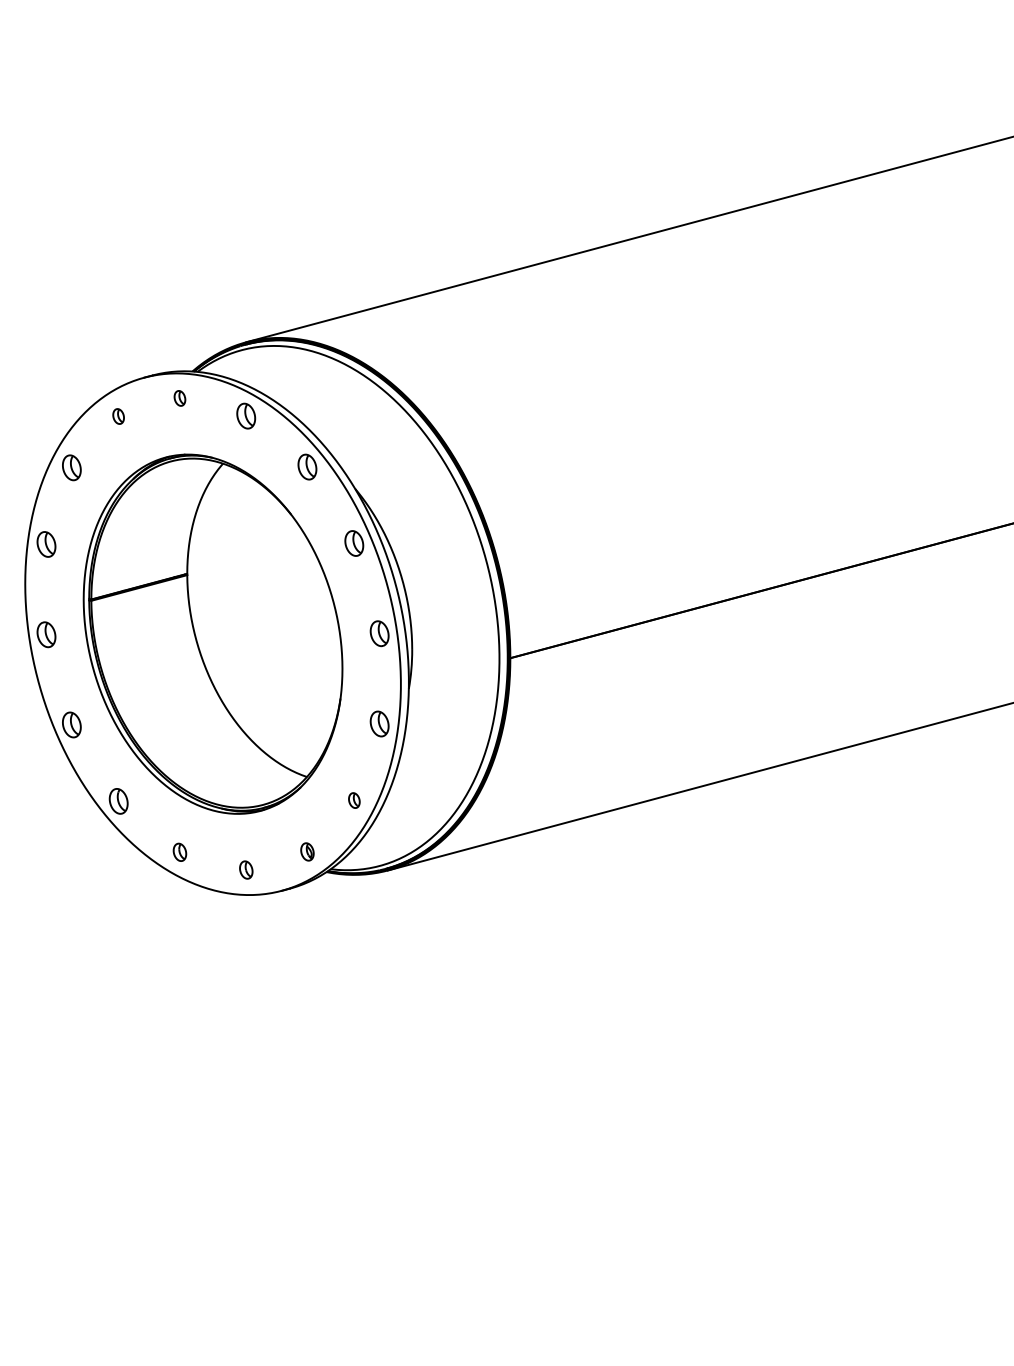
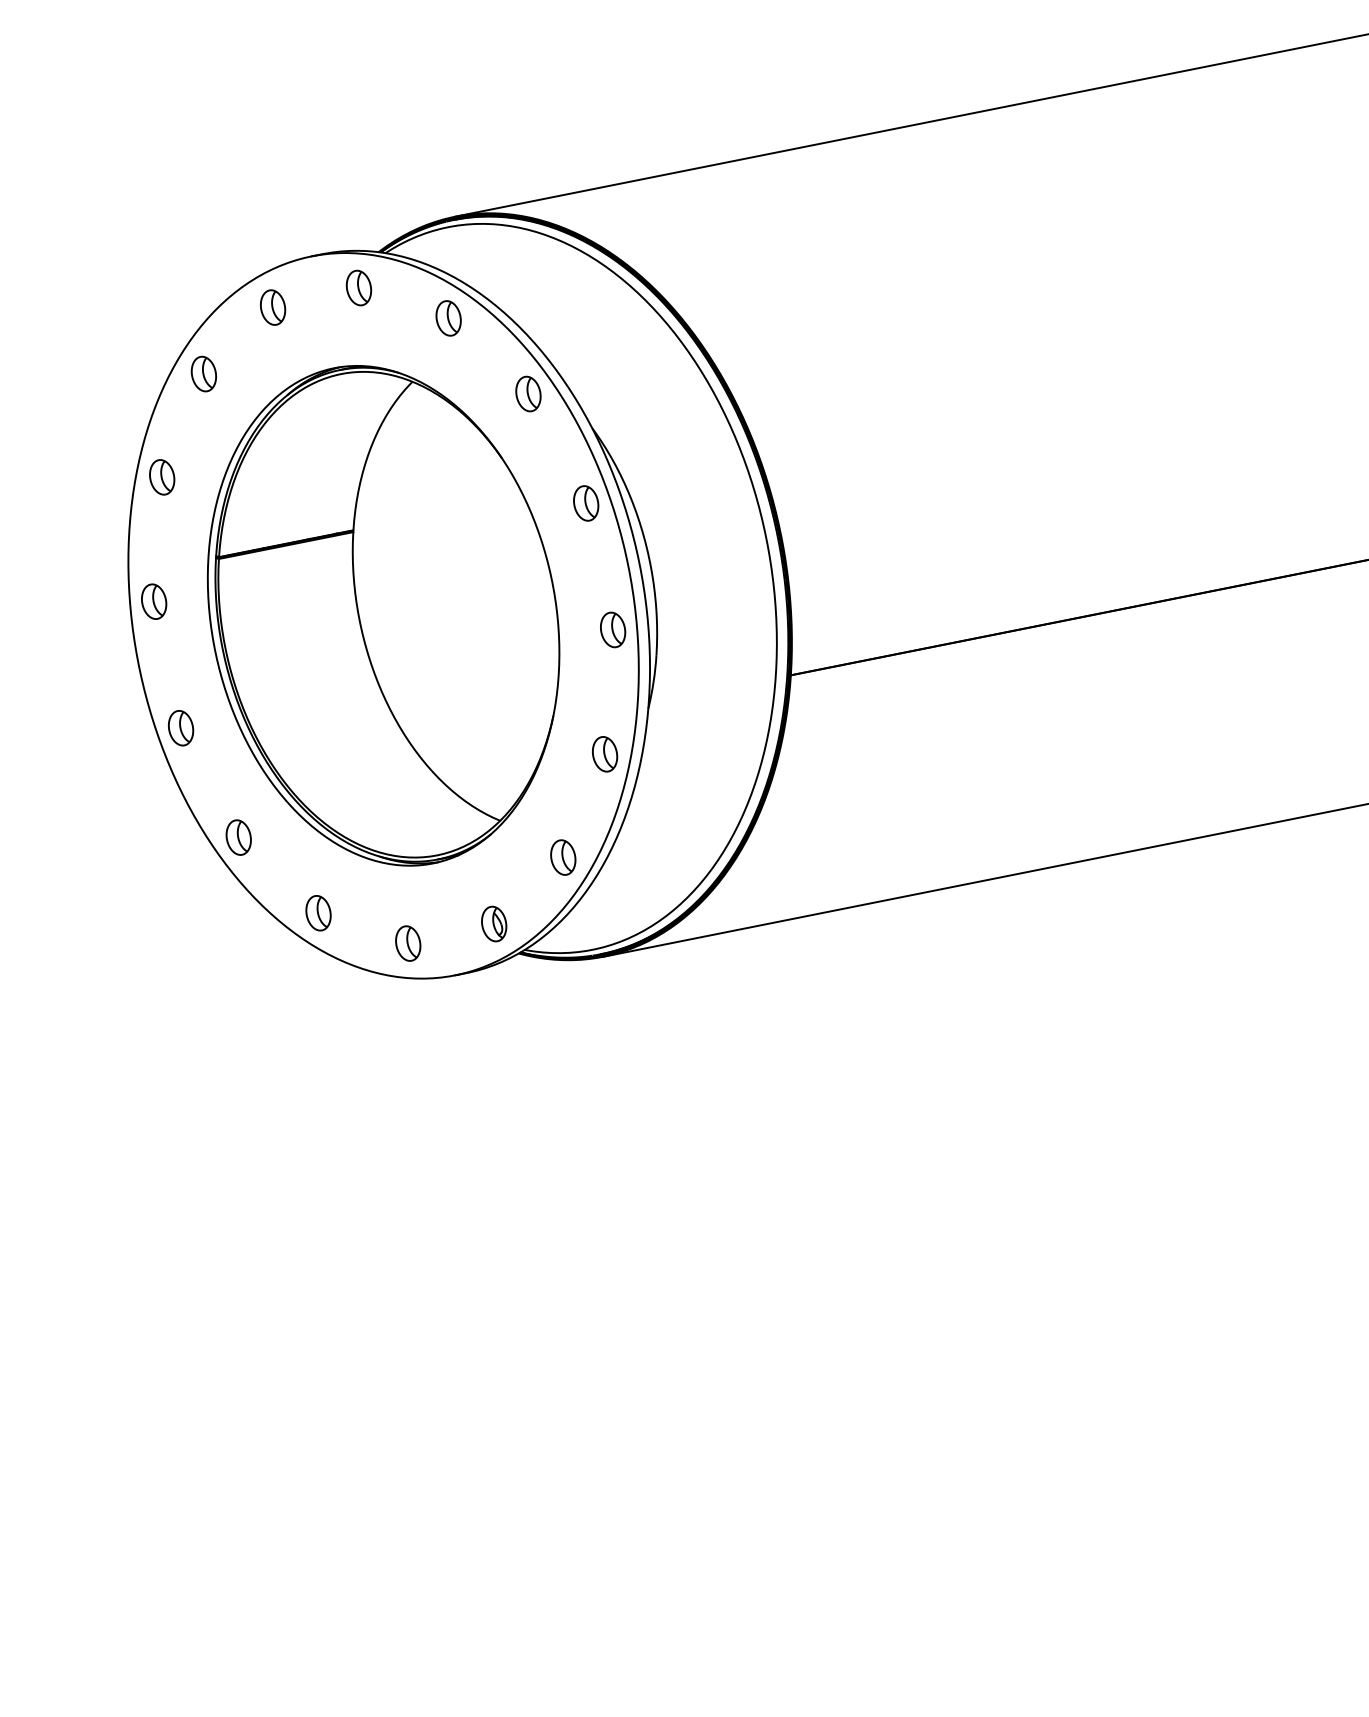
part: (179, 398) -> (358, 288), size x1.67
part: (118, 416) -> (272, 307), size x1.67
part: (354, 800) -> (563, 857), size x1.67
part: (307, 851) -> (494, 923), size x1.43
part: (179, 852) -> (317, 913), size x1.43
part: (246, 869) -> (408, 942), size x1.43

